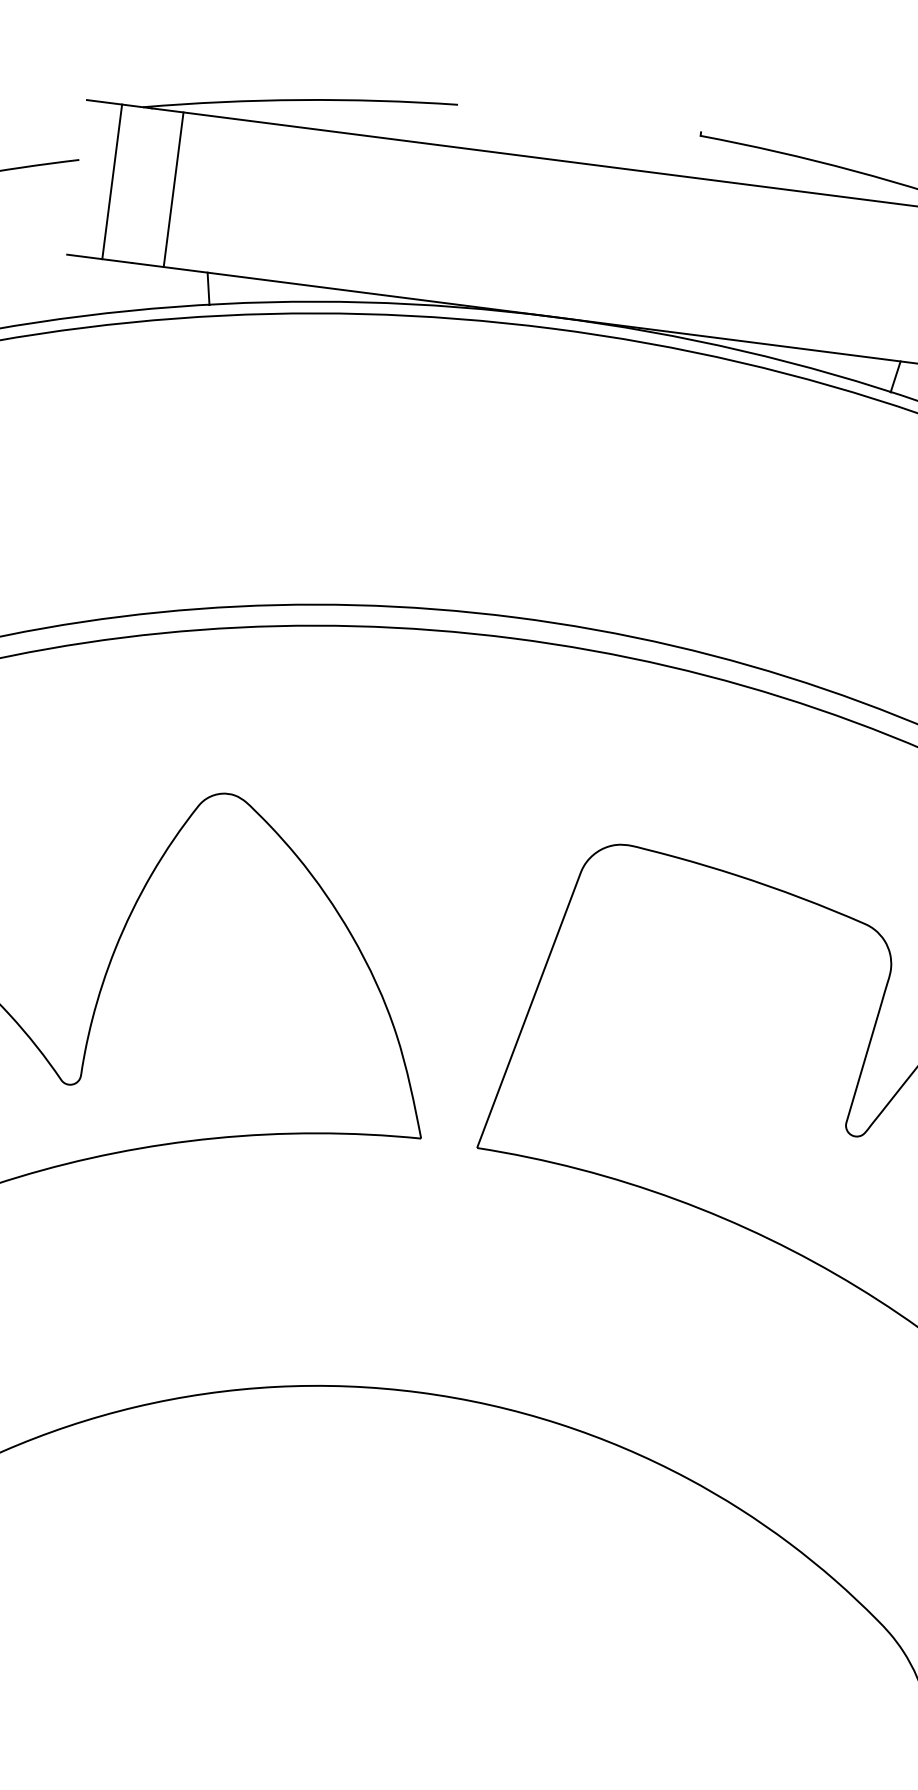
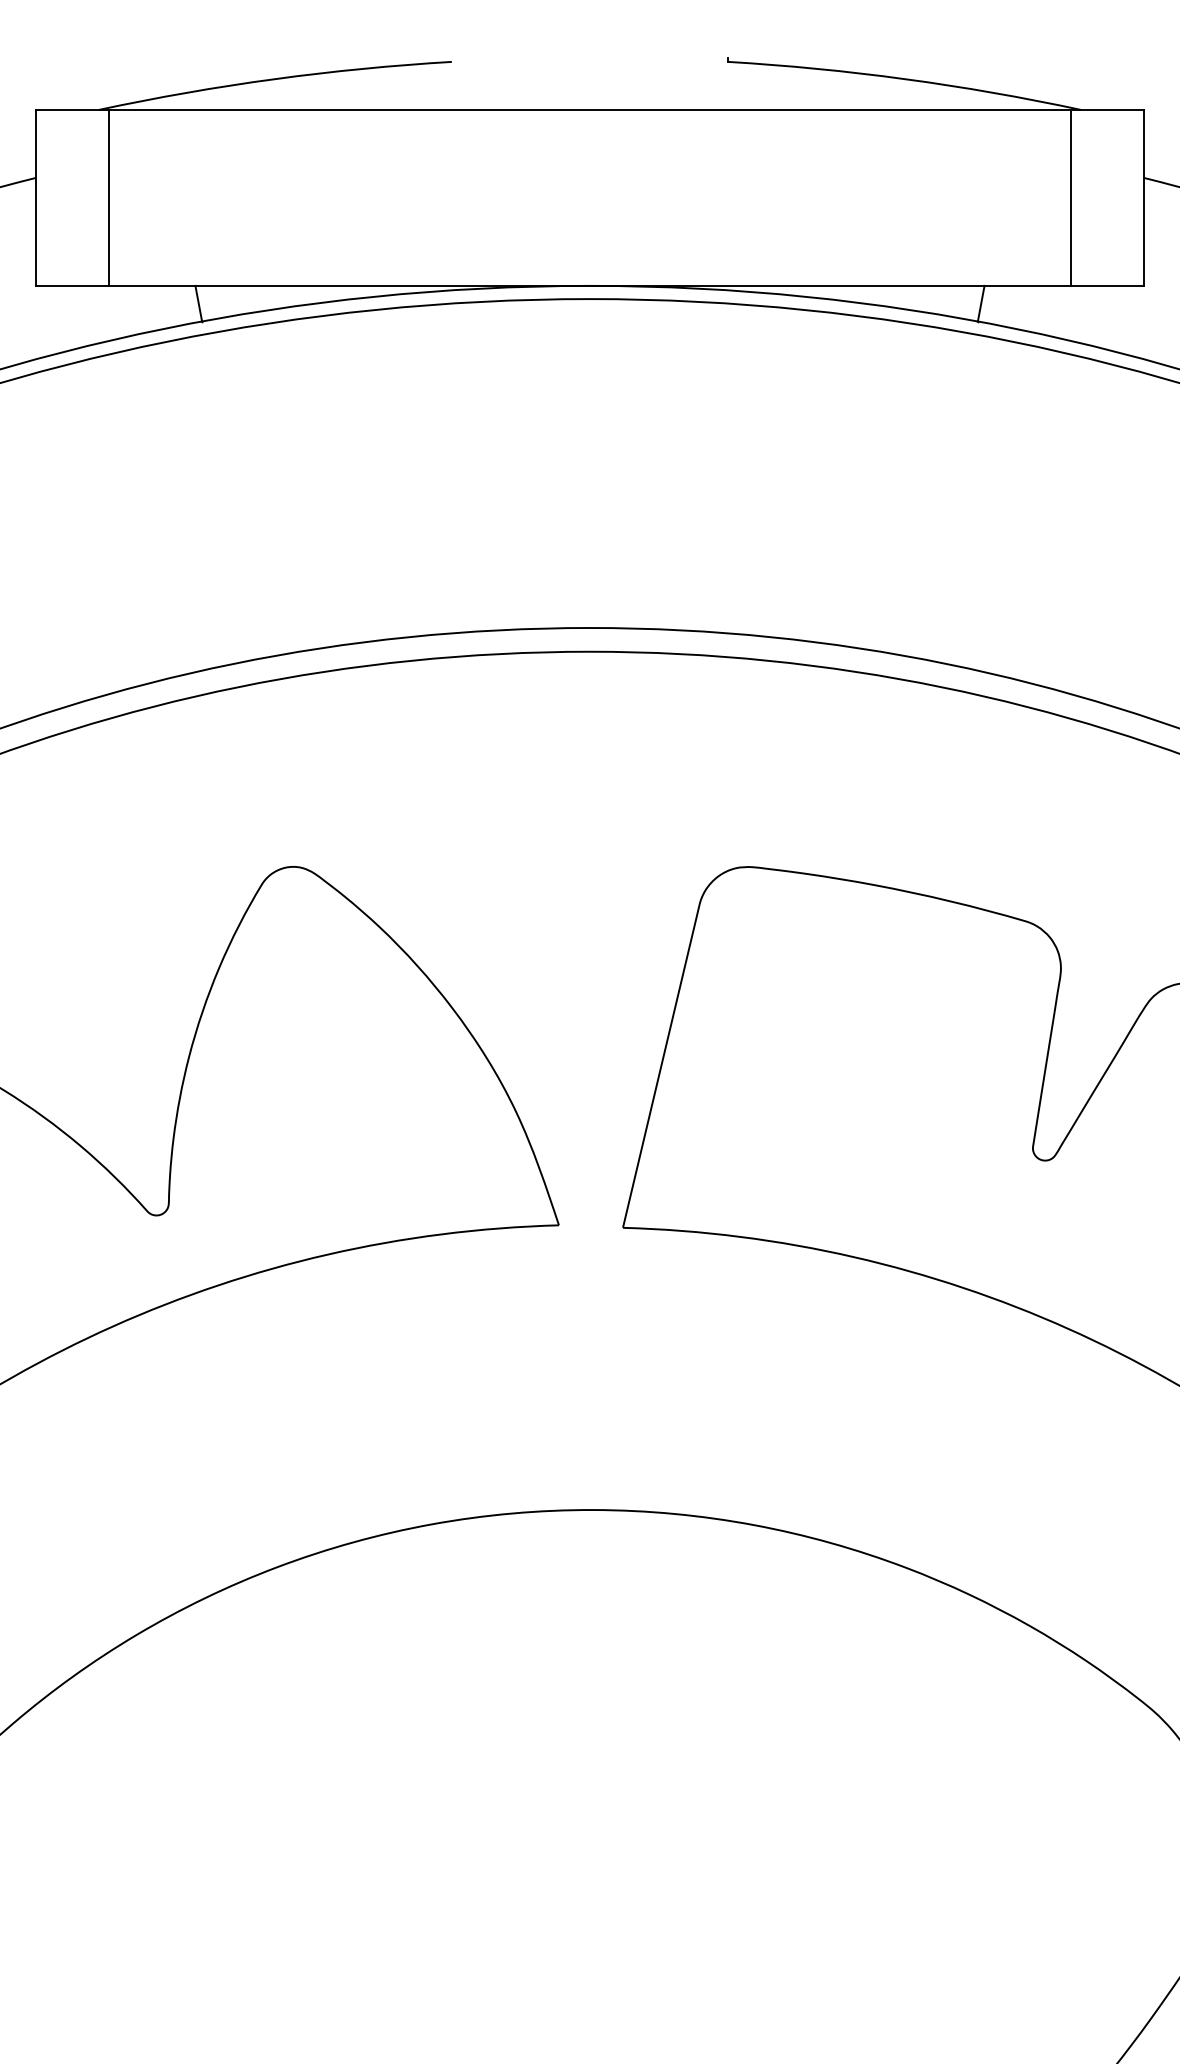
line: (112, 181) -> (35, 197), moved
line: (173, 189) -> (109, 197), moved

